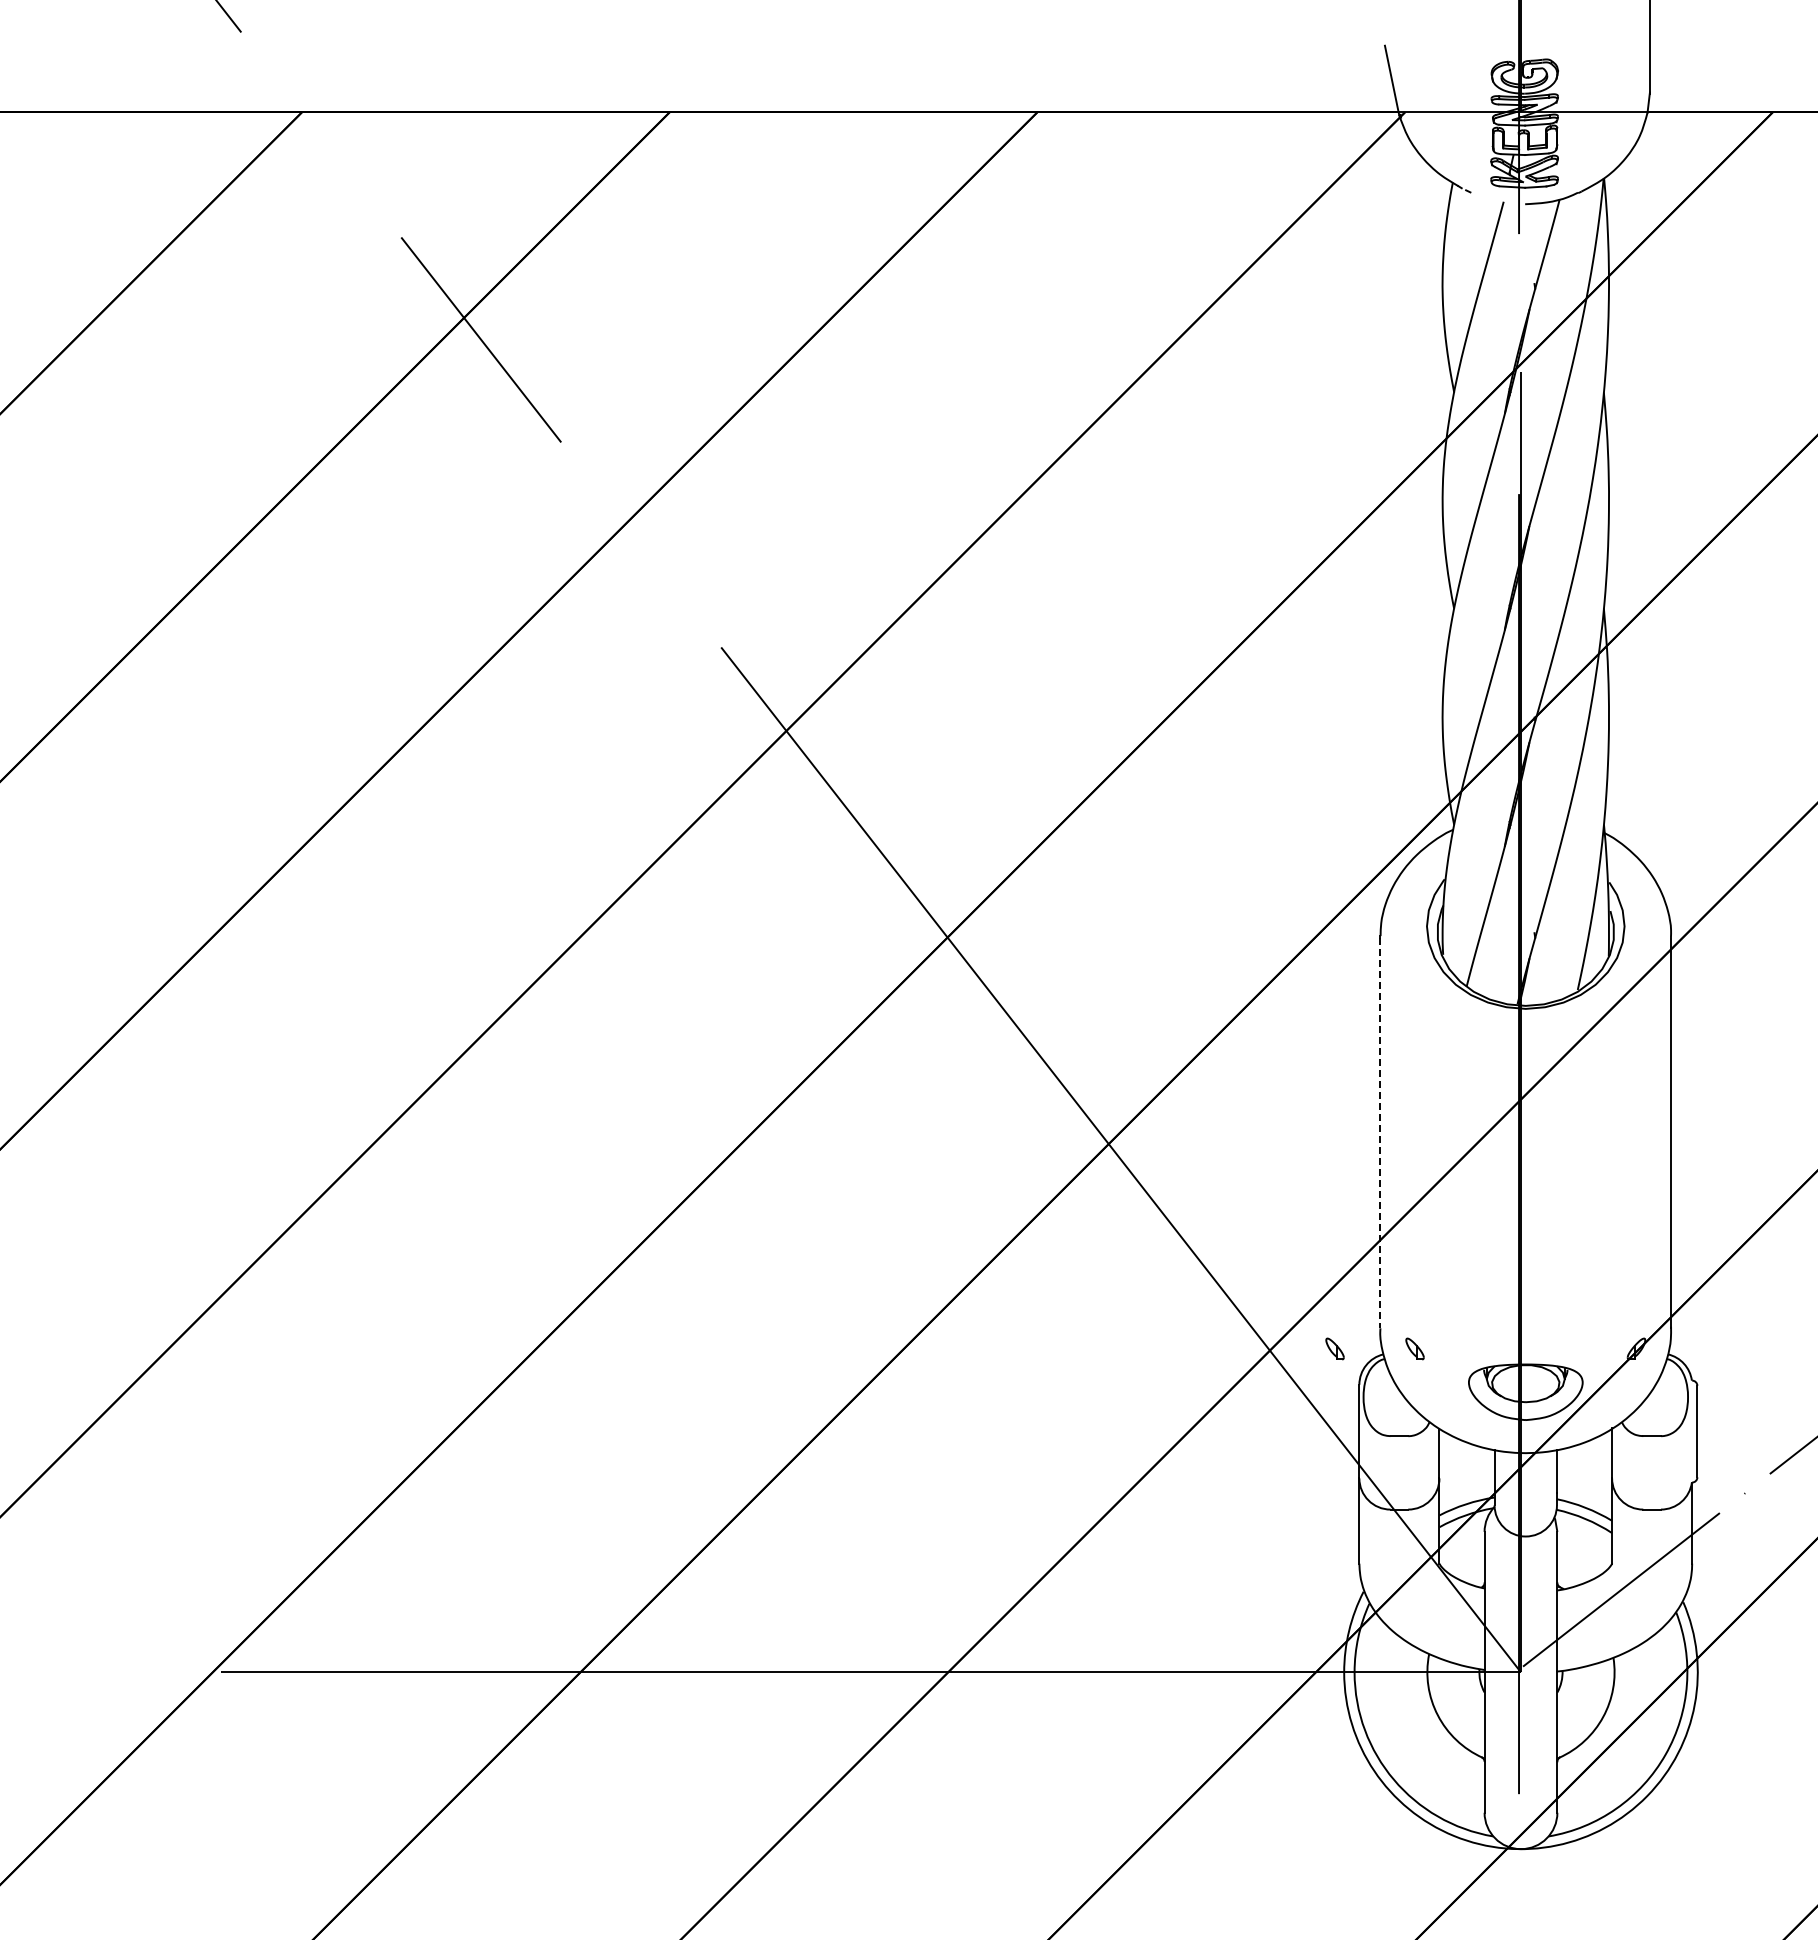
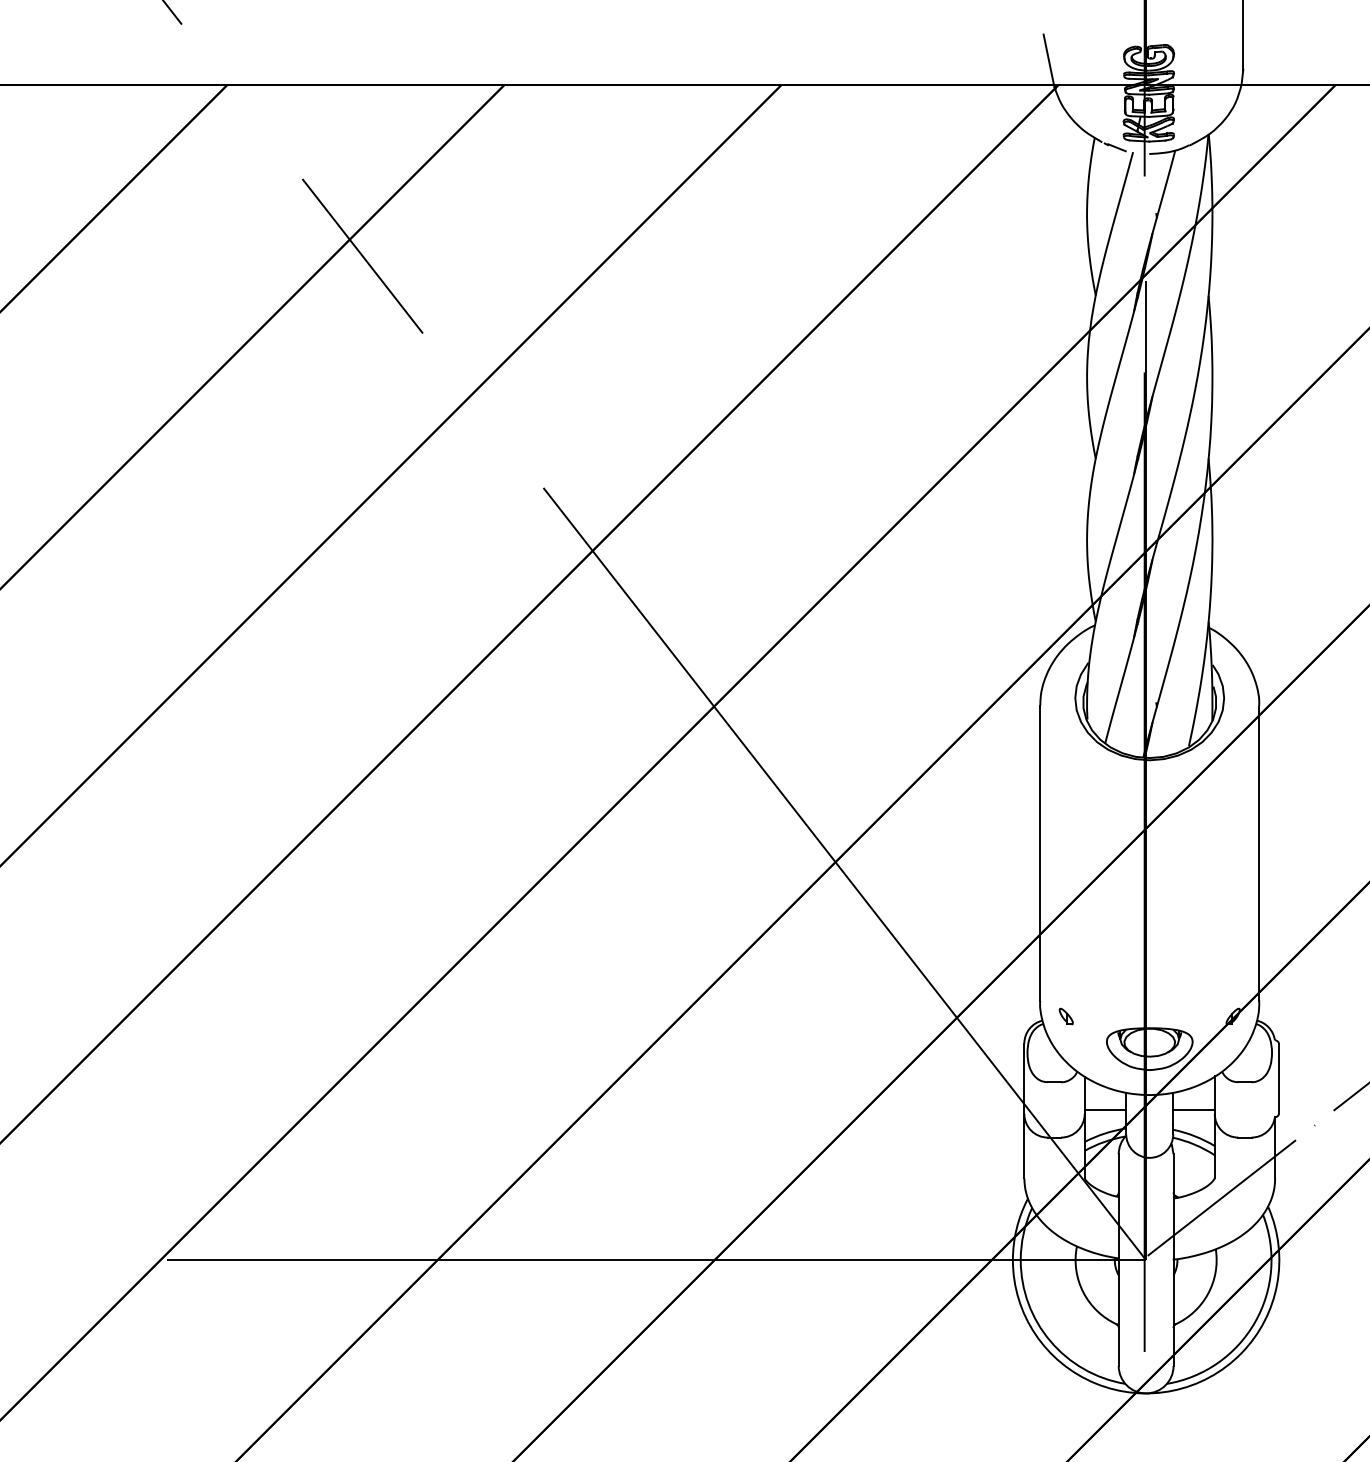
line: (1481, 195) -> (1116, 147), added
line: (1380, 1133) -> (1040, 854), dashed -> solid
part: (1334, 1348) -> (1005, 1016), removed
line: (1466, 1473) -> (1105, 1110), added
line: (1584, 1473) -> (1193, 1110), added

